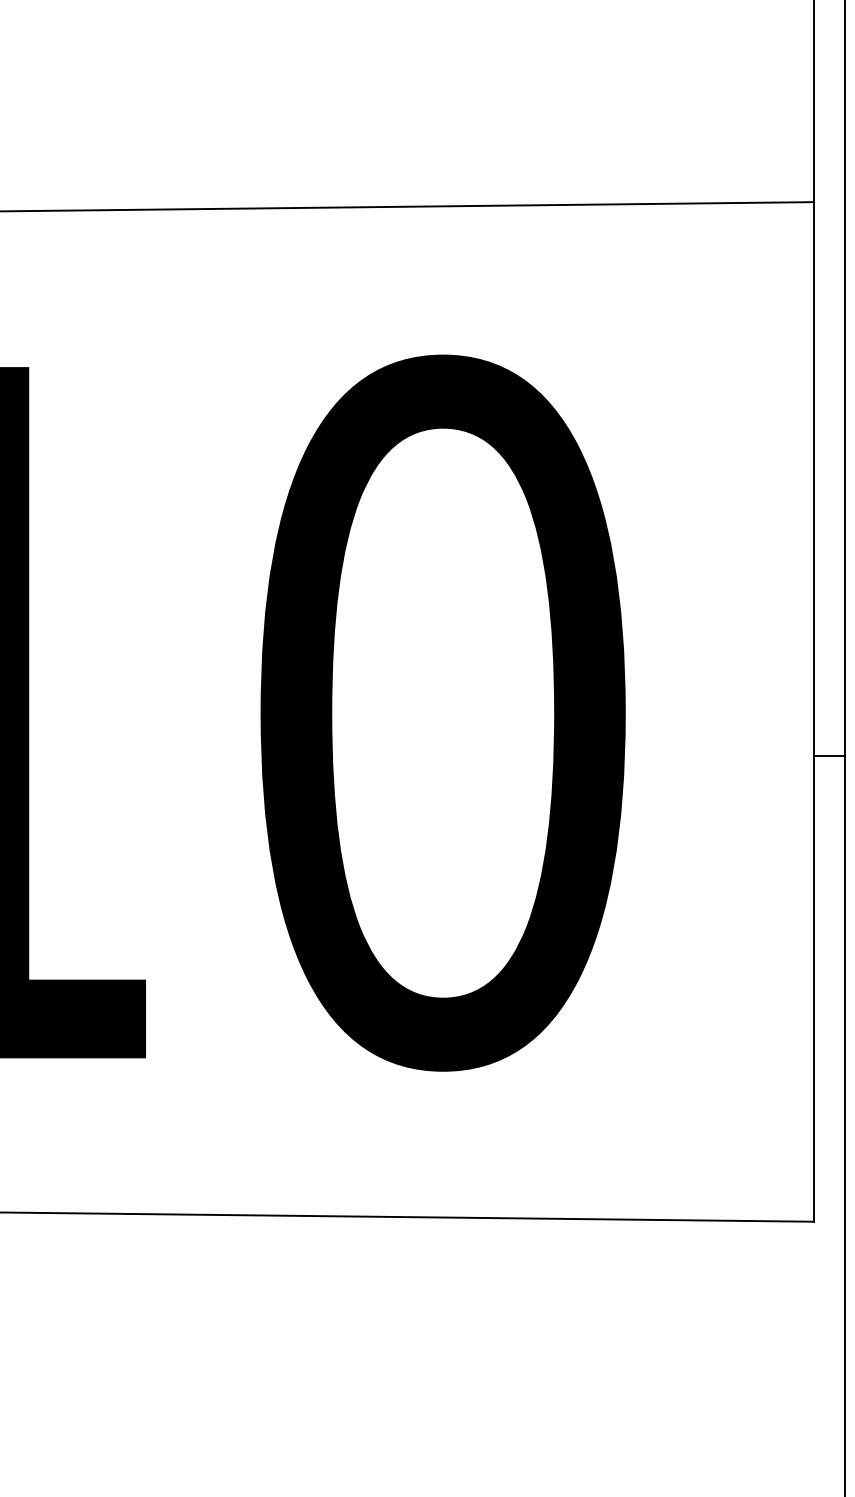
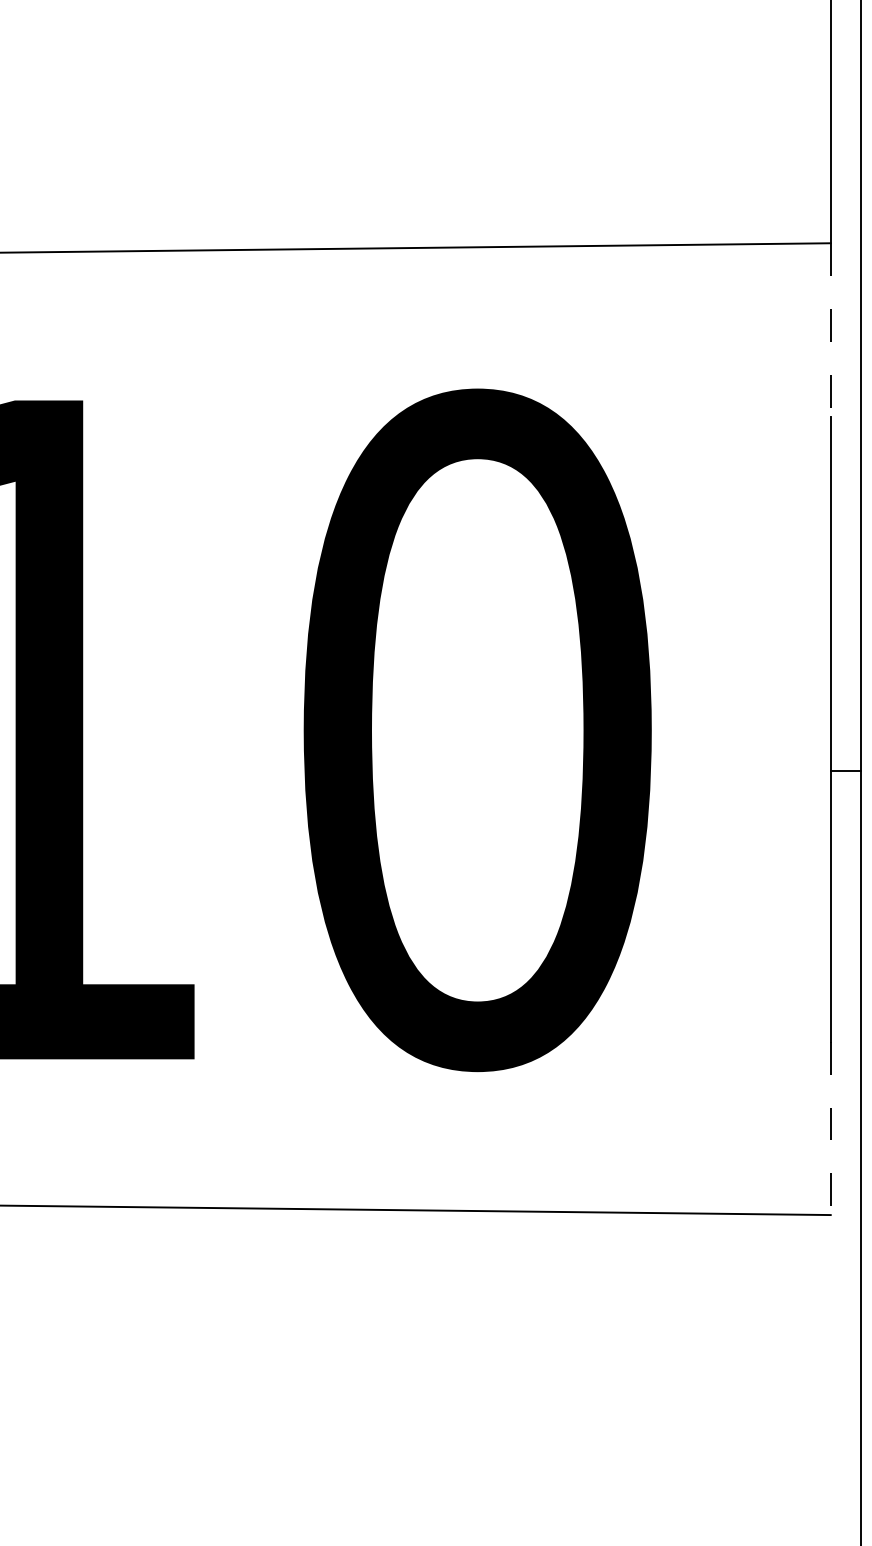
line: (813, 292) -> (830, 329), solid -> dashed
line: (813, 1130) -> (830, 1128), solid -> dashed

